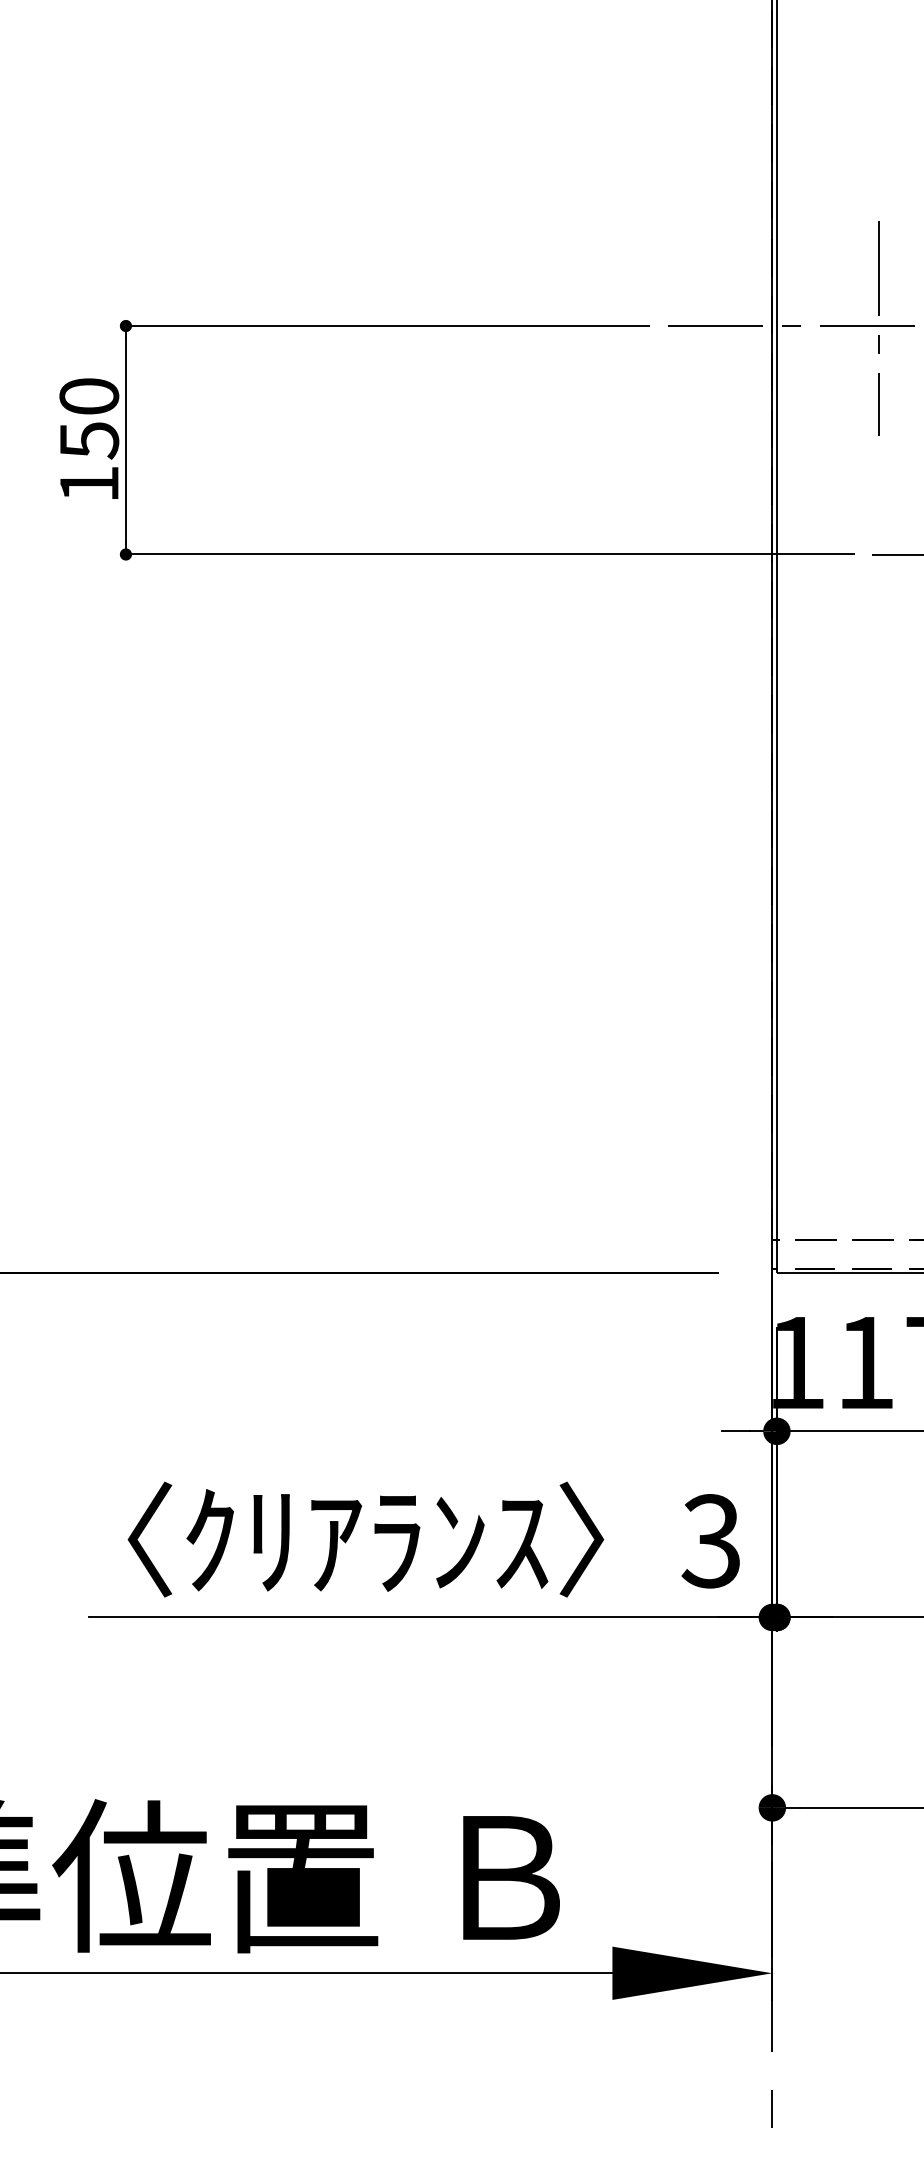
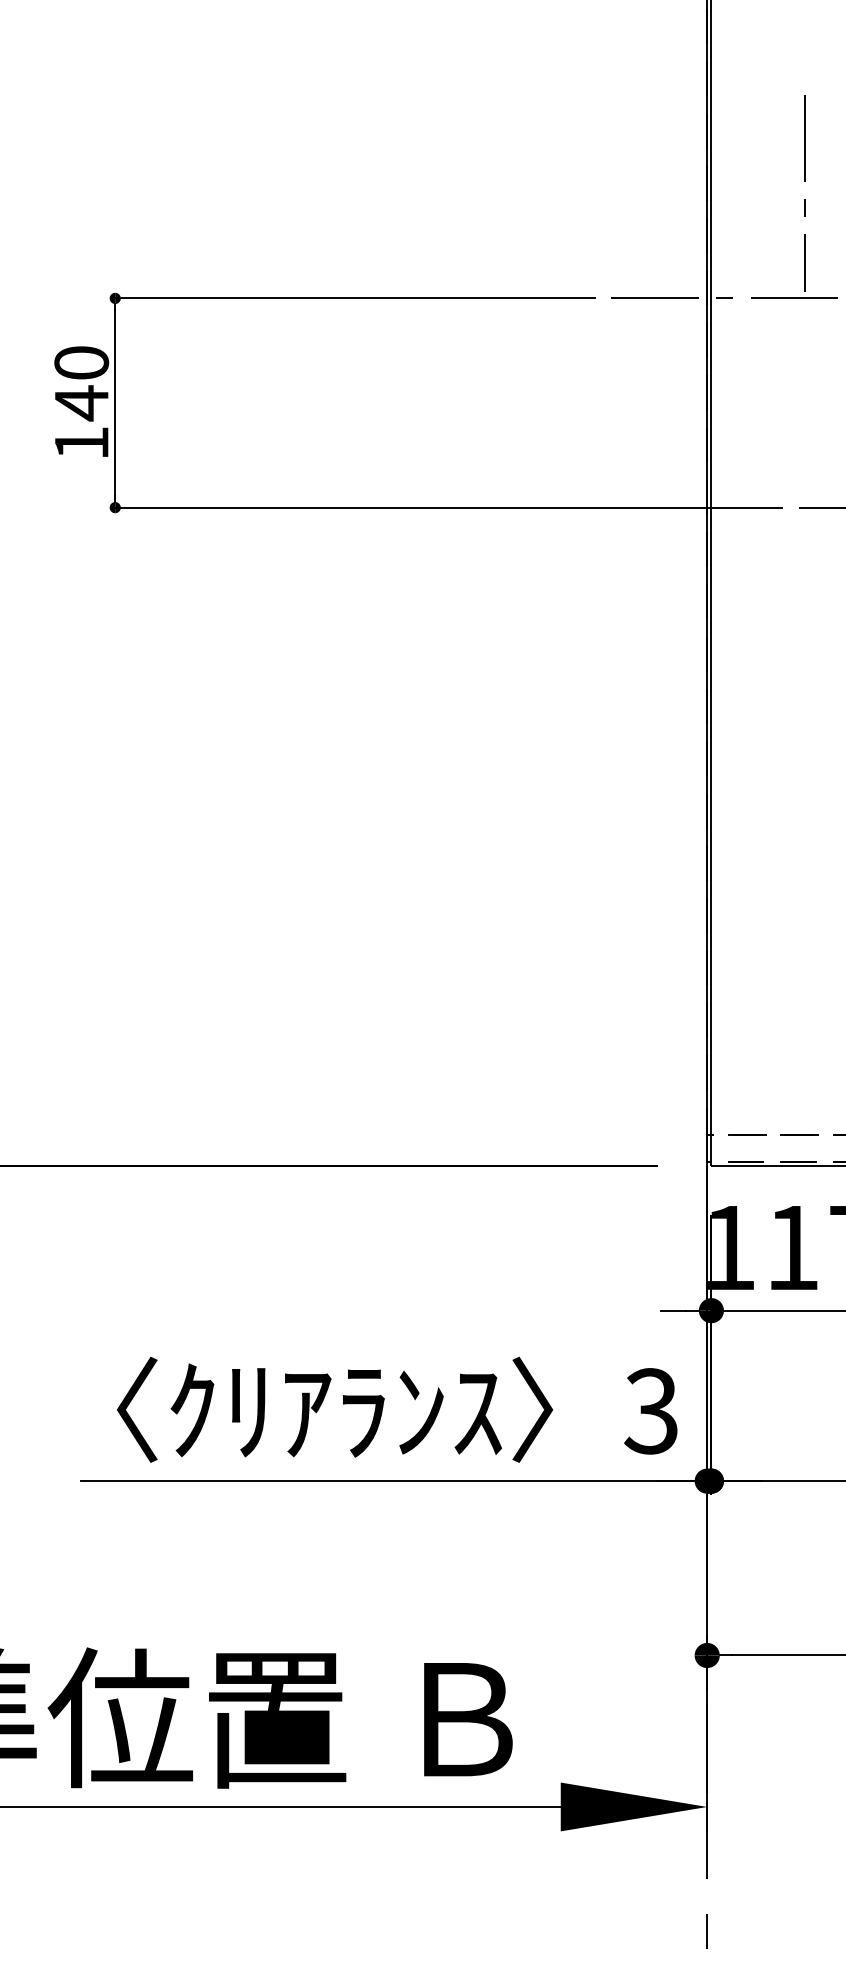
line: (878, 335) -> (804, 199), moved
text: (89, 440) -> (81, 403), 150 -> 140

